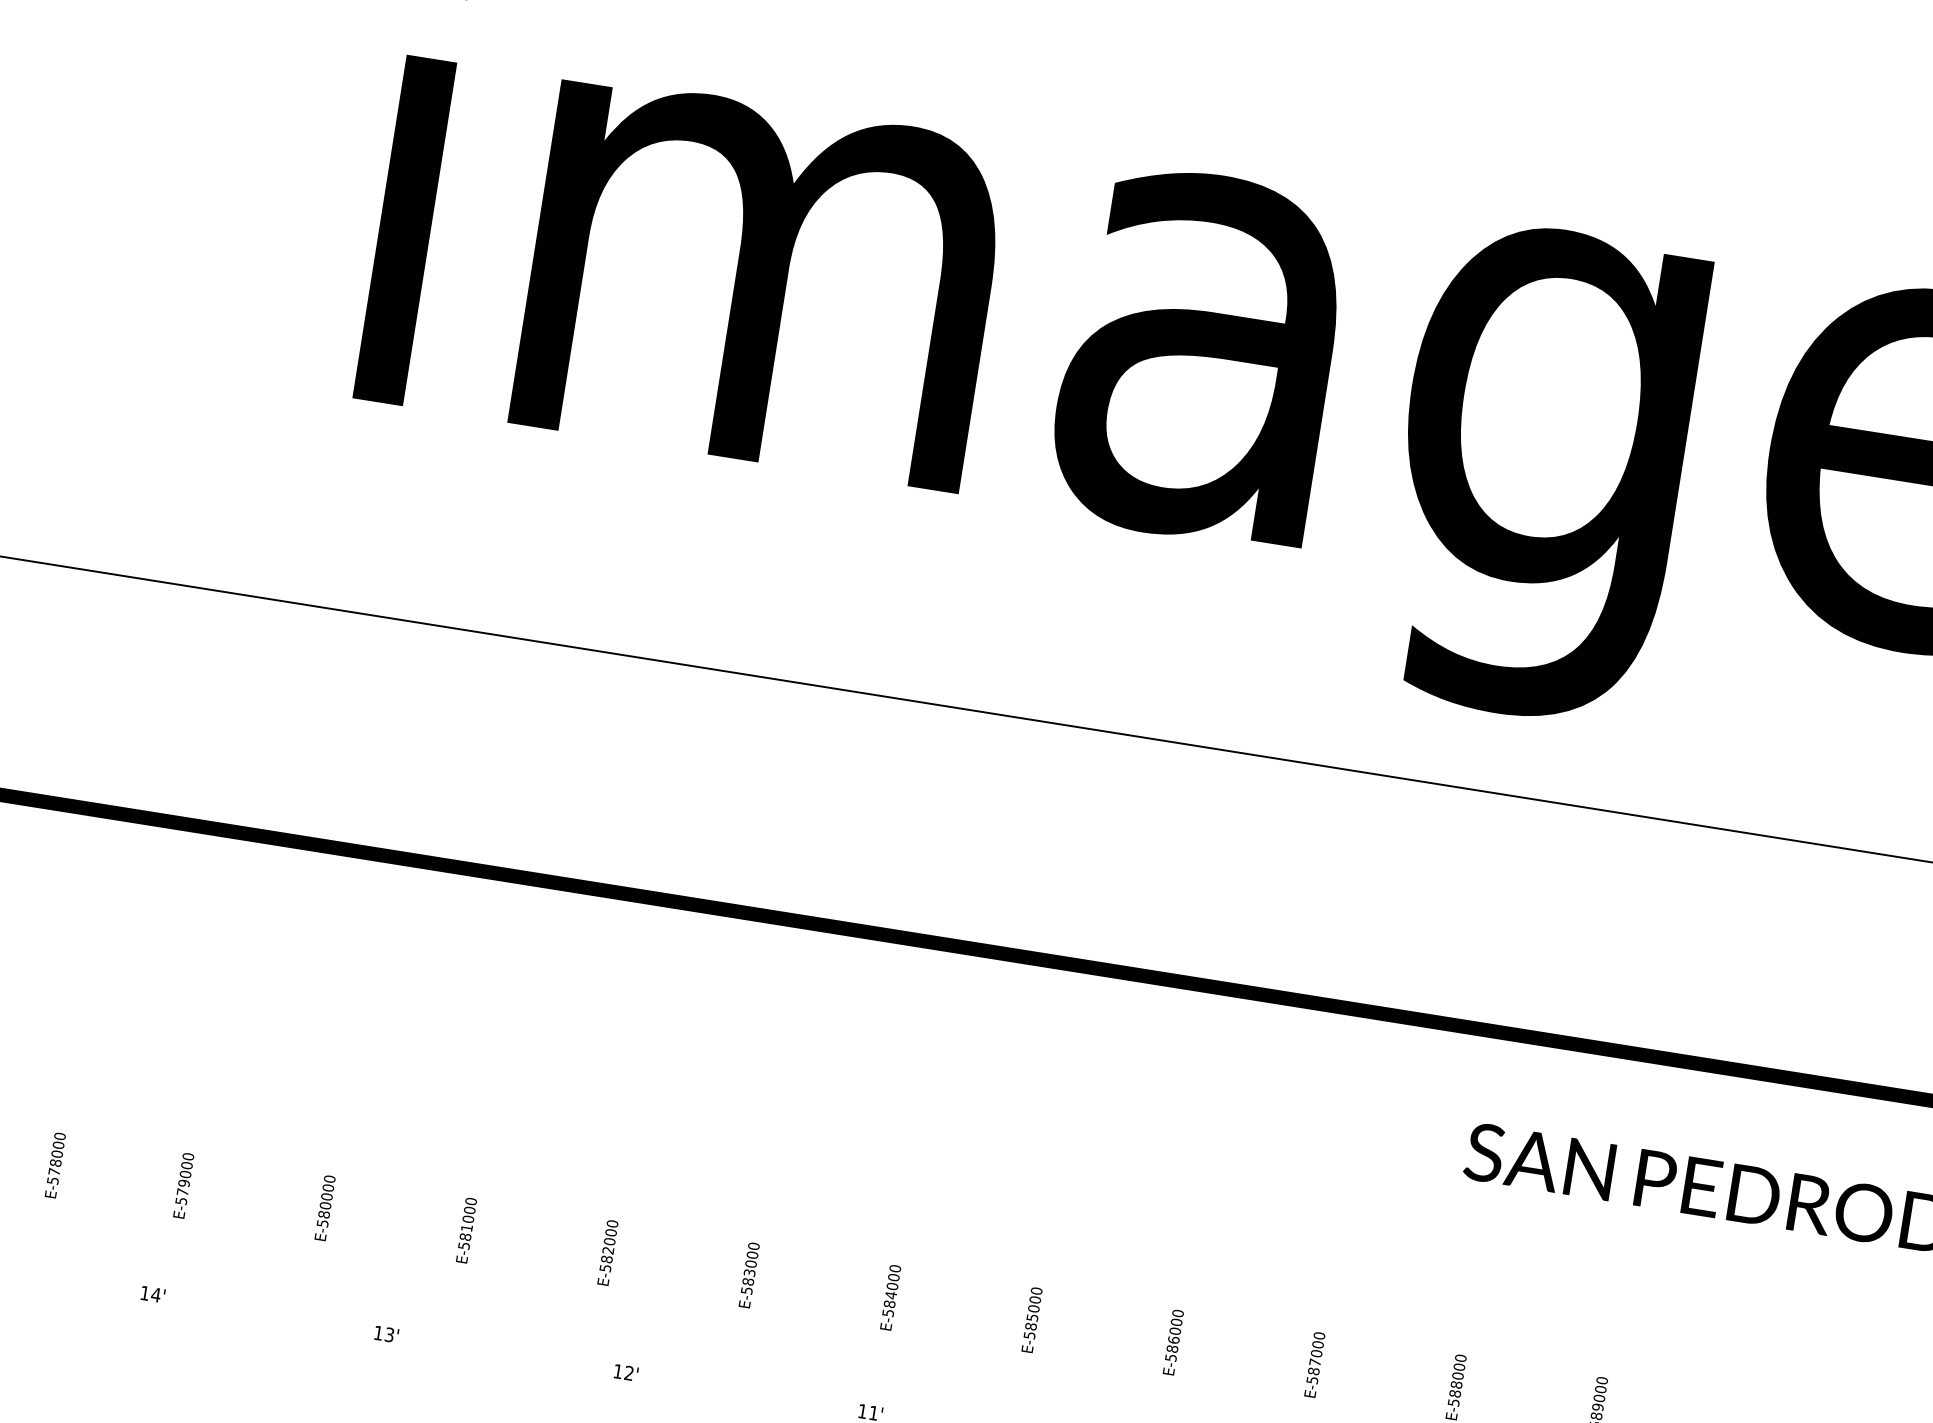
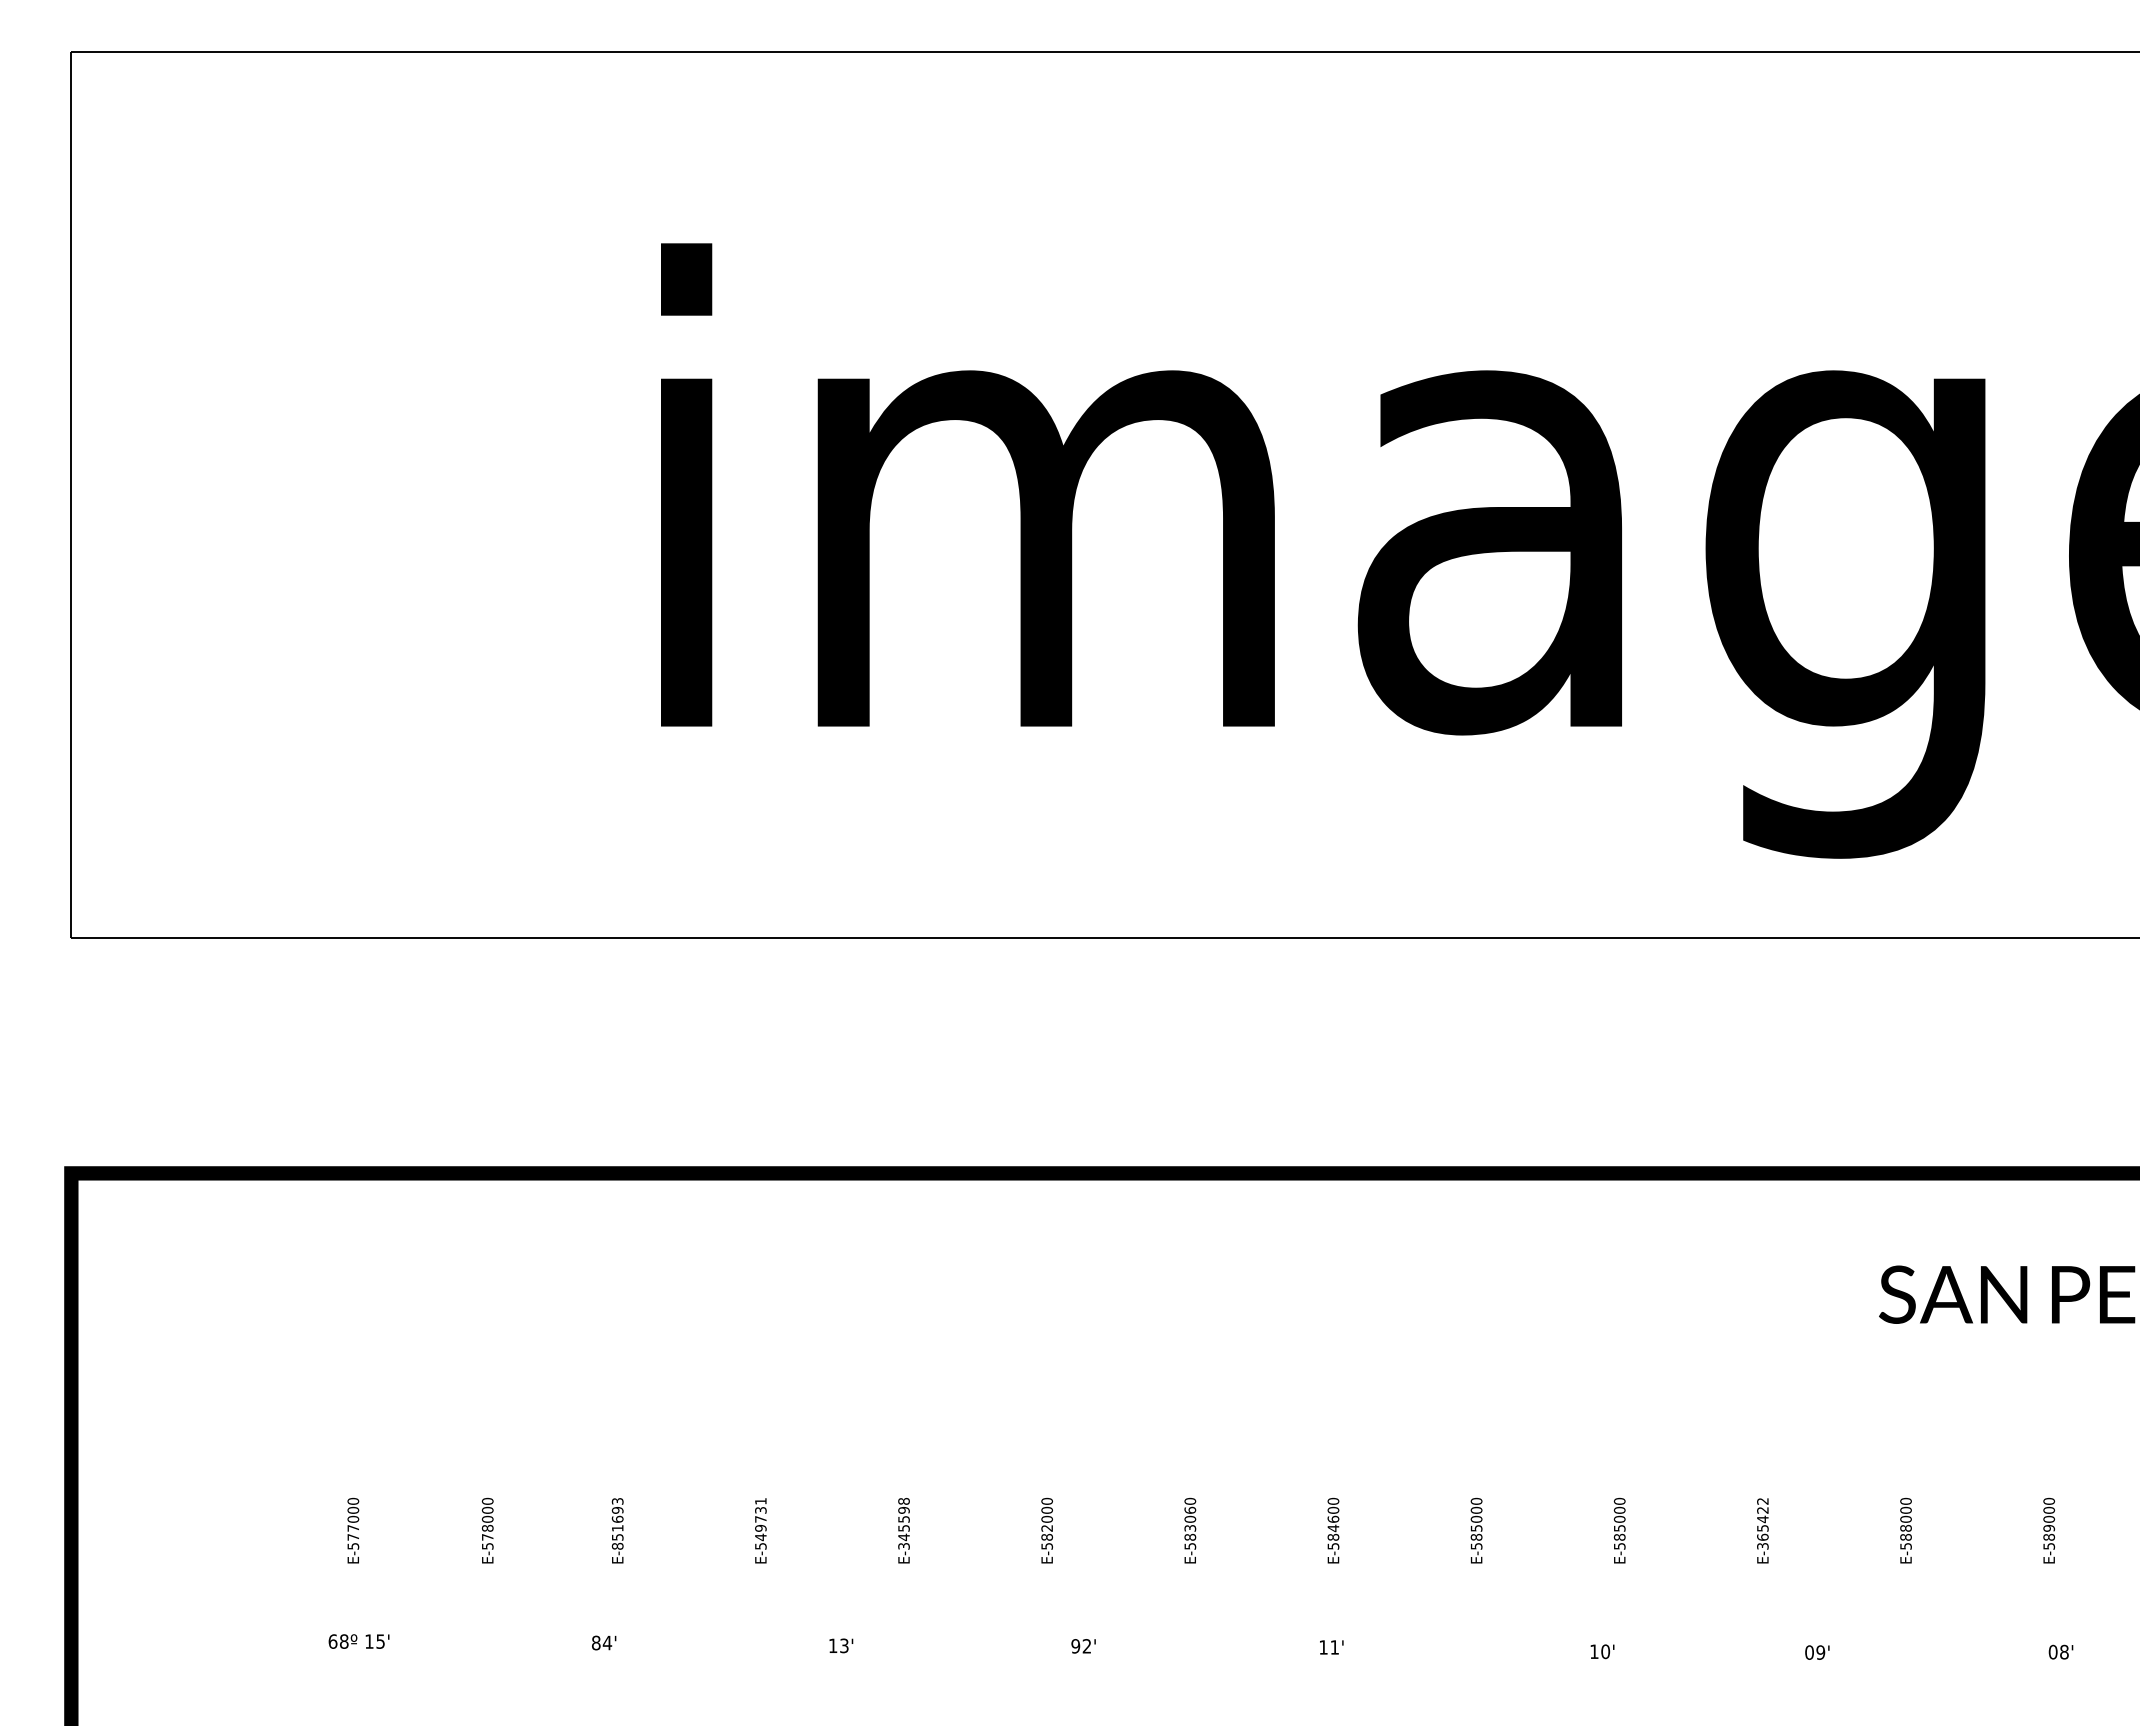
text: (184, 1178) -> (617, 1523), E-579000 -> E-851693
text: (326, 1196) -> (760, 1519), E-580000 -> E-549731
text: (467, 1223) -> (903, 1523), E-581000 -> E-345598
text: (751, 1254) -> (1189, 1509), E-583000 -> E-583060
text: (891, 1285) -> (1332, 1518), E-584000 -> E-584600
text: (145, 1292) -> (596, 1642), 14' -> 84'
text: (1173, 1339) -> (1619, 1527), E-586000 -> E-585000
text: (1315, 1357) -> (1762, 1523), E-587000 -> E-365422
text: (617, 1371) -> (1075, 1646), 12' -> 92'

